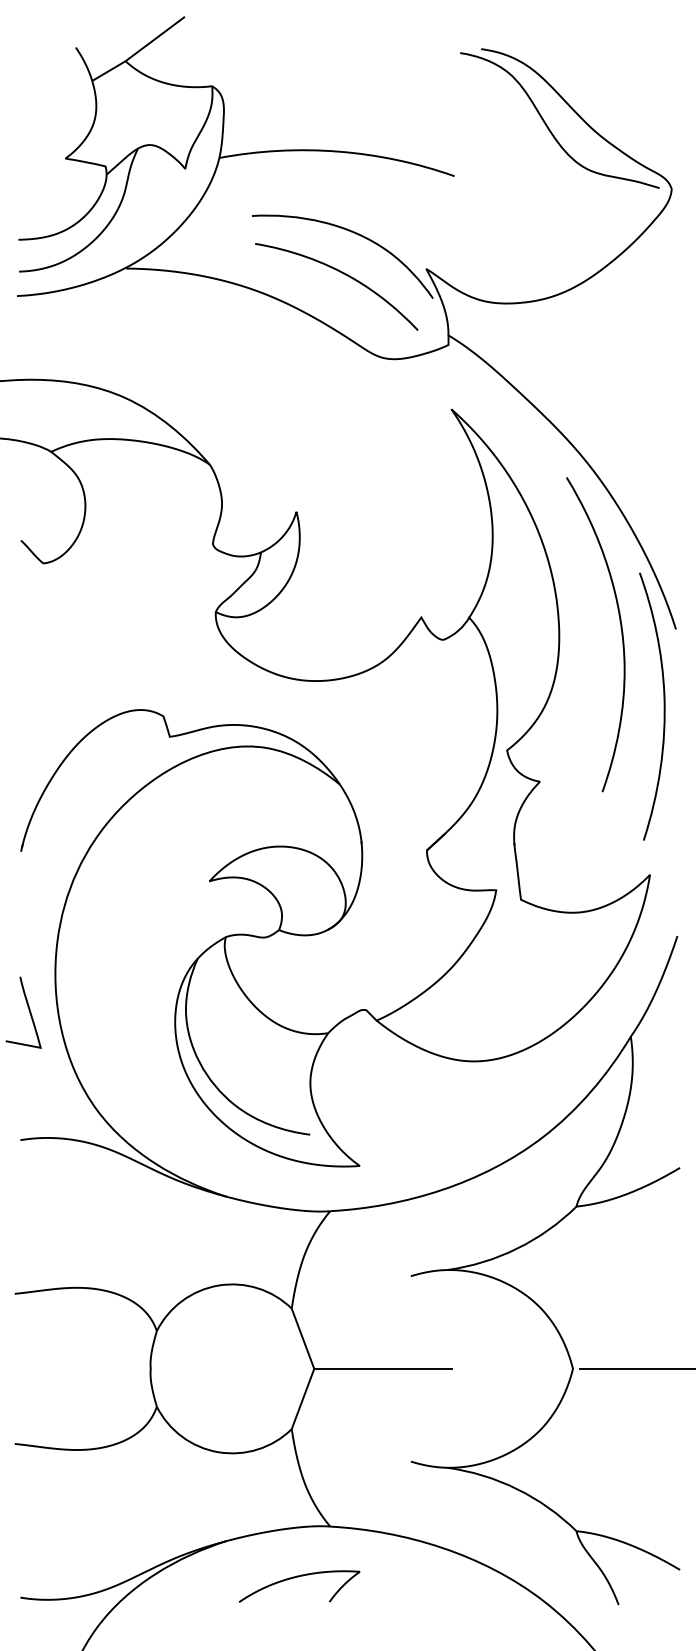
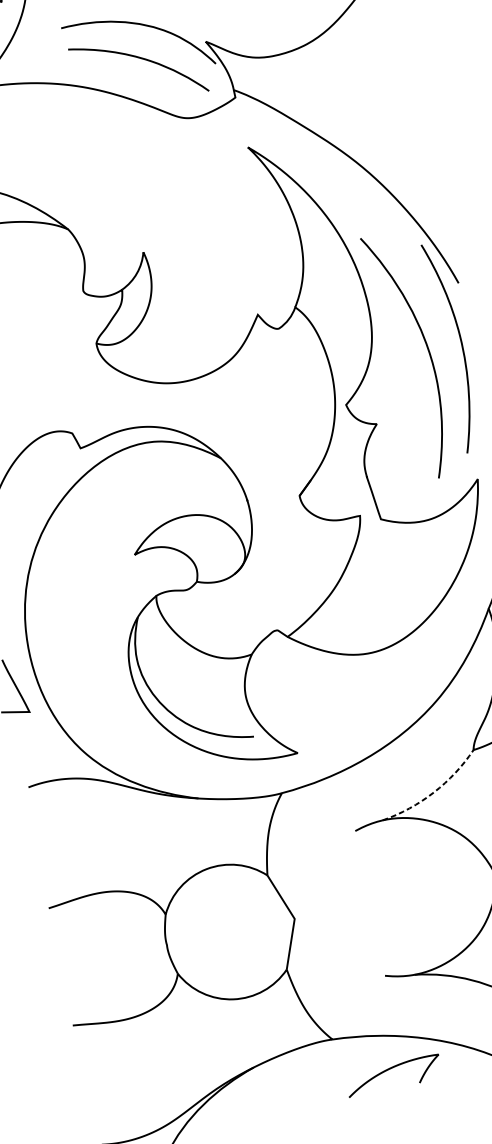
curve: (620, 628) -> (426, 347), moved
arc: (517, 1248) -> (434, 792), solid -> dashed
line: (382, 1368) -> (347, 907), removed
curve: (298, 1577) -> (391, 1068), moved

